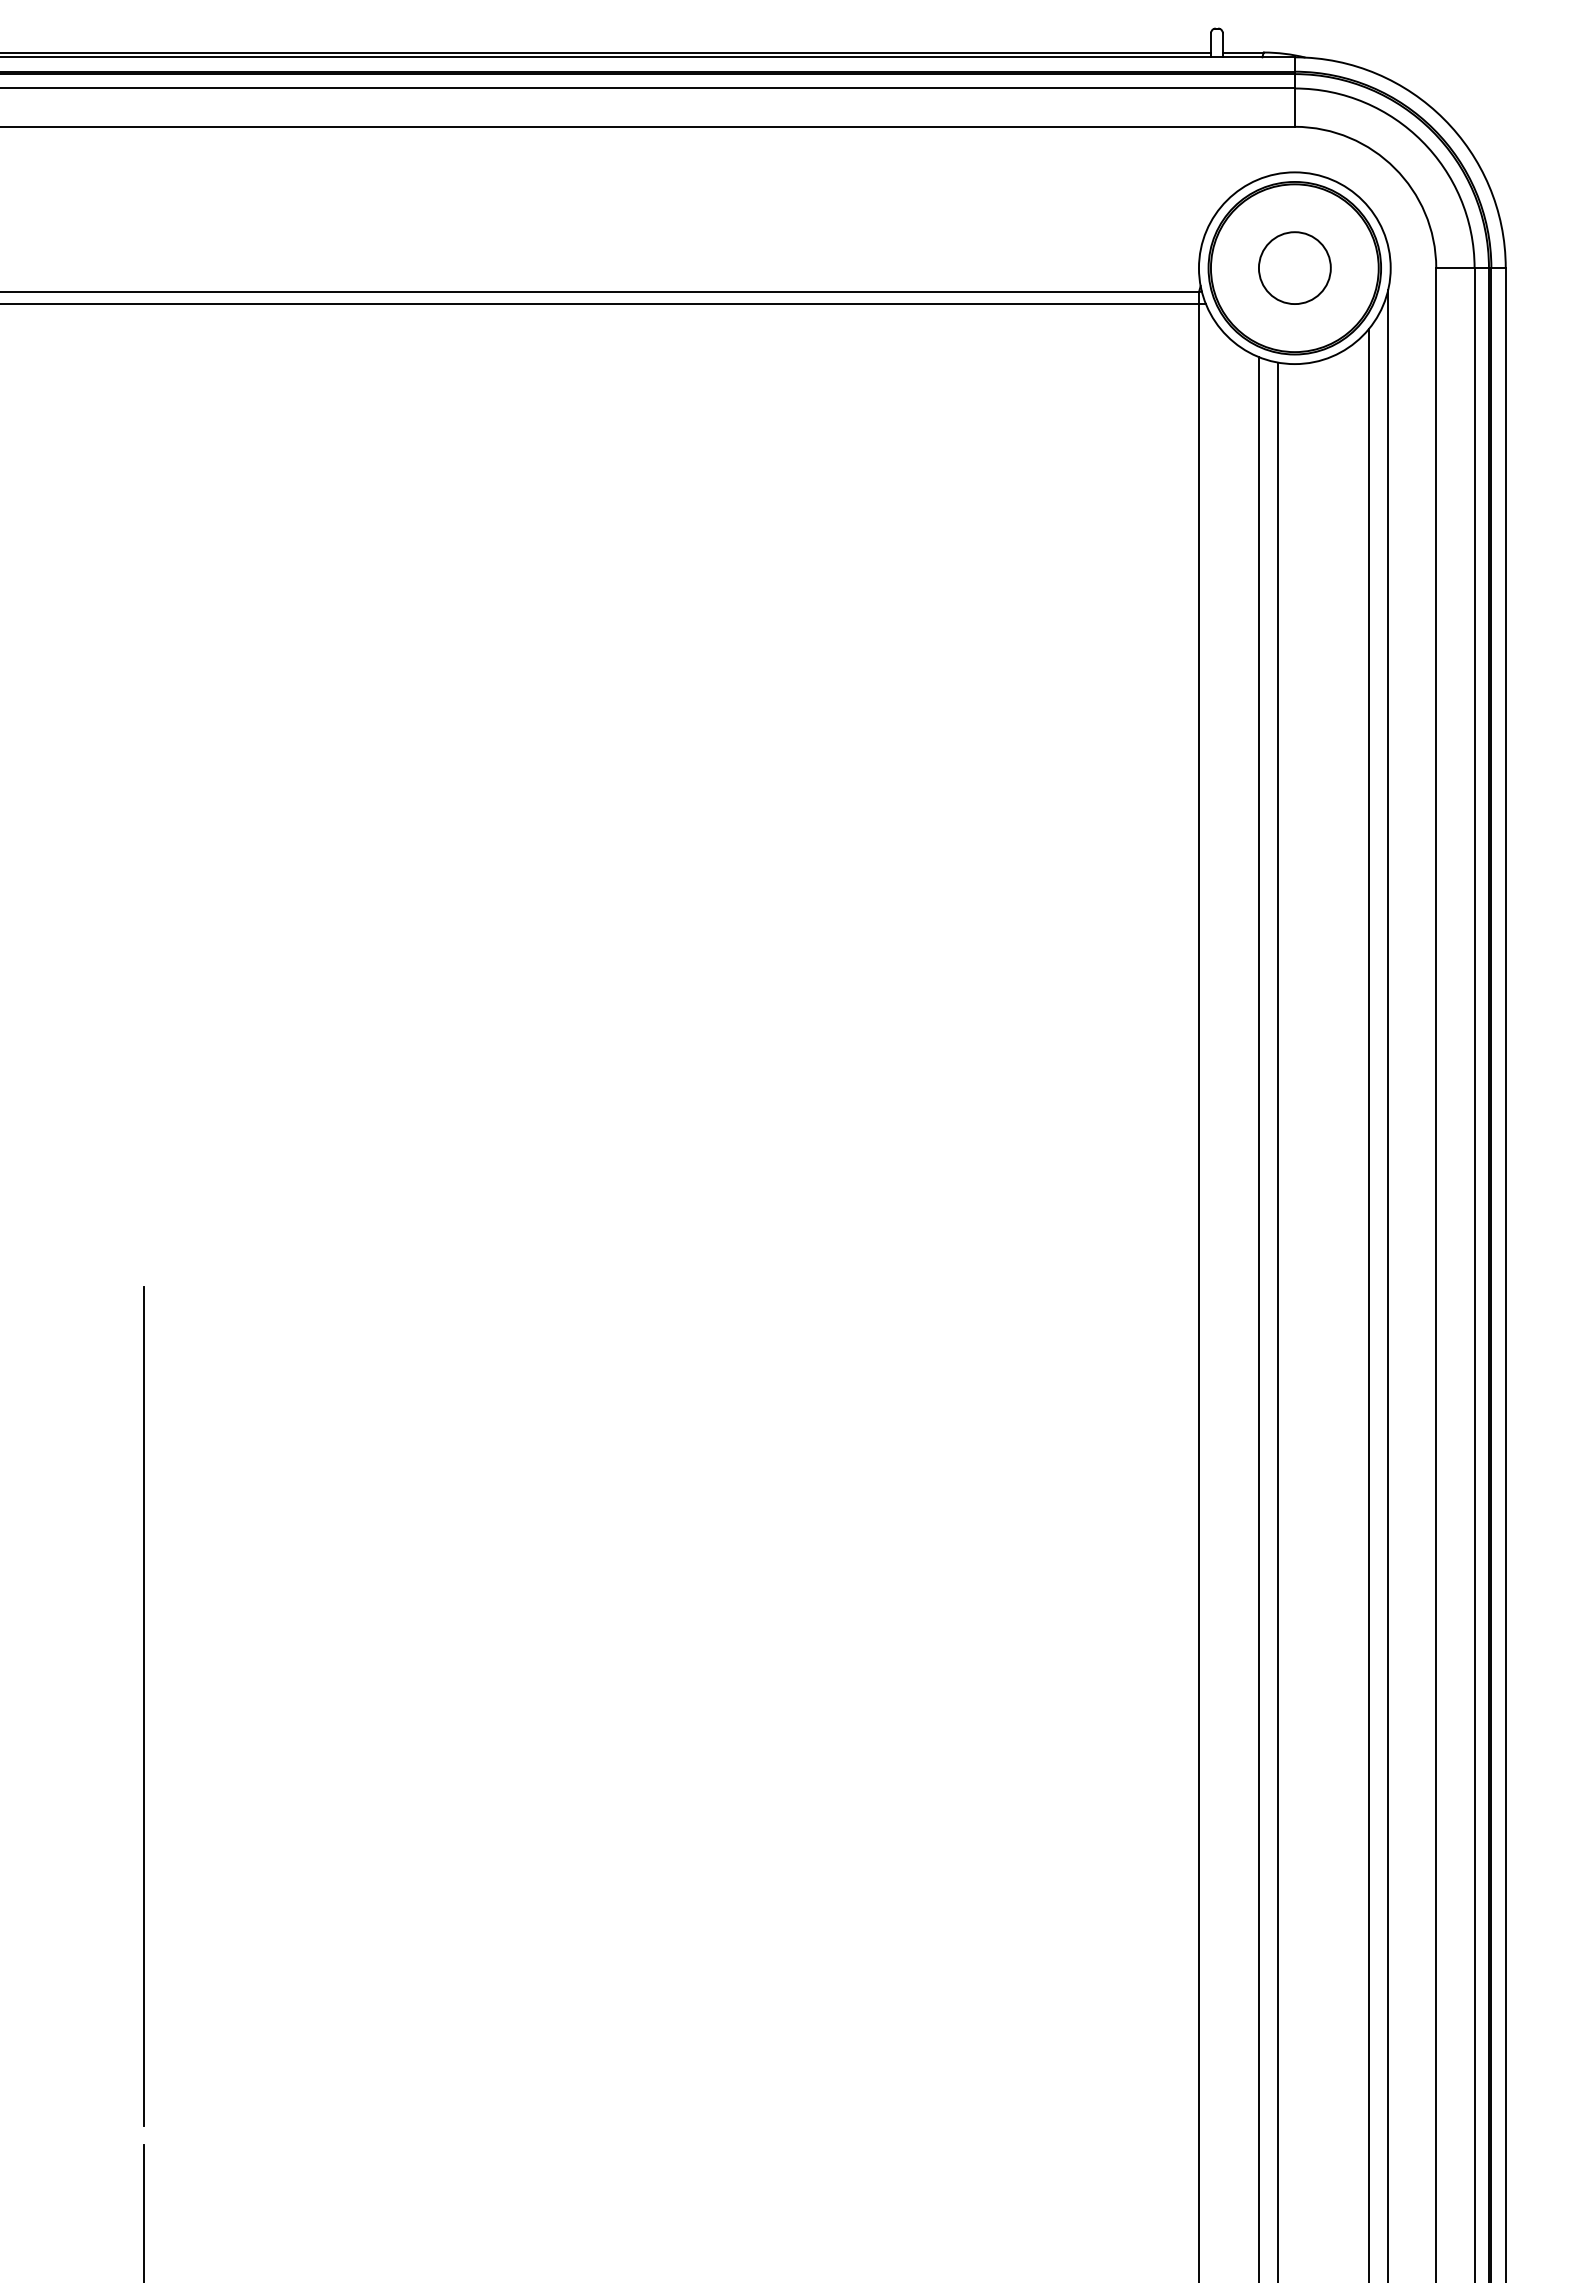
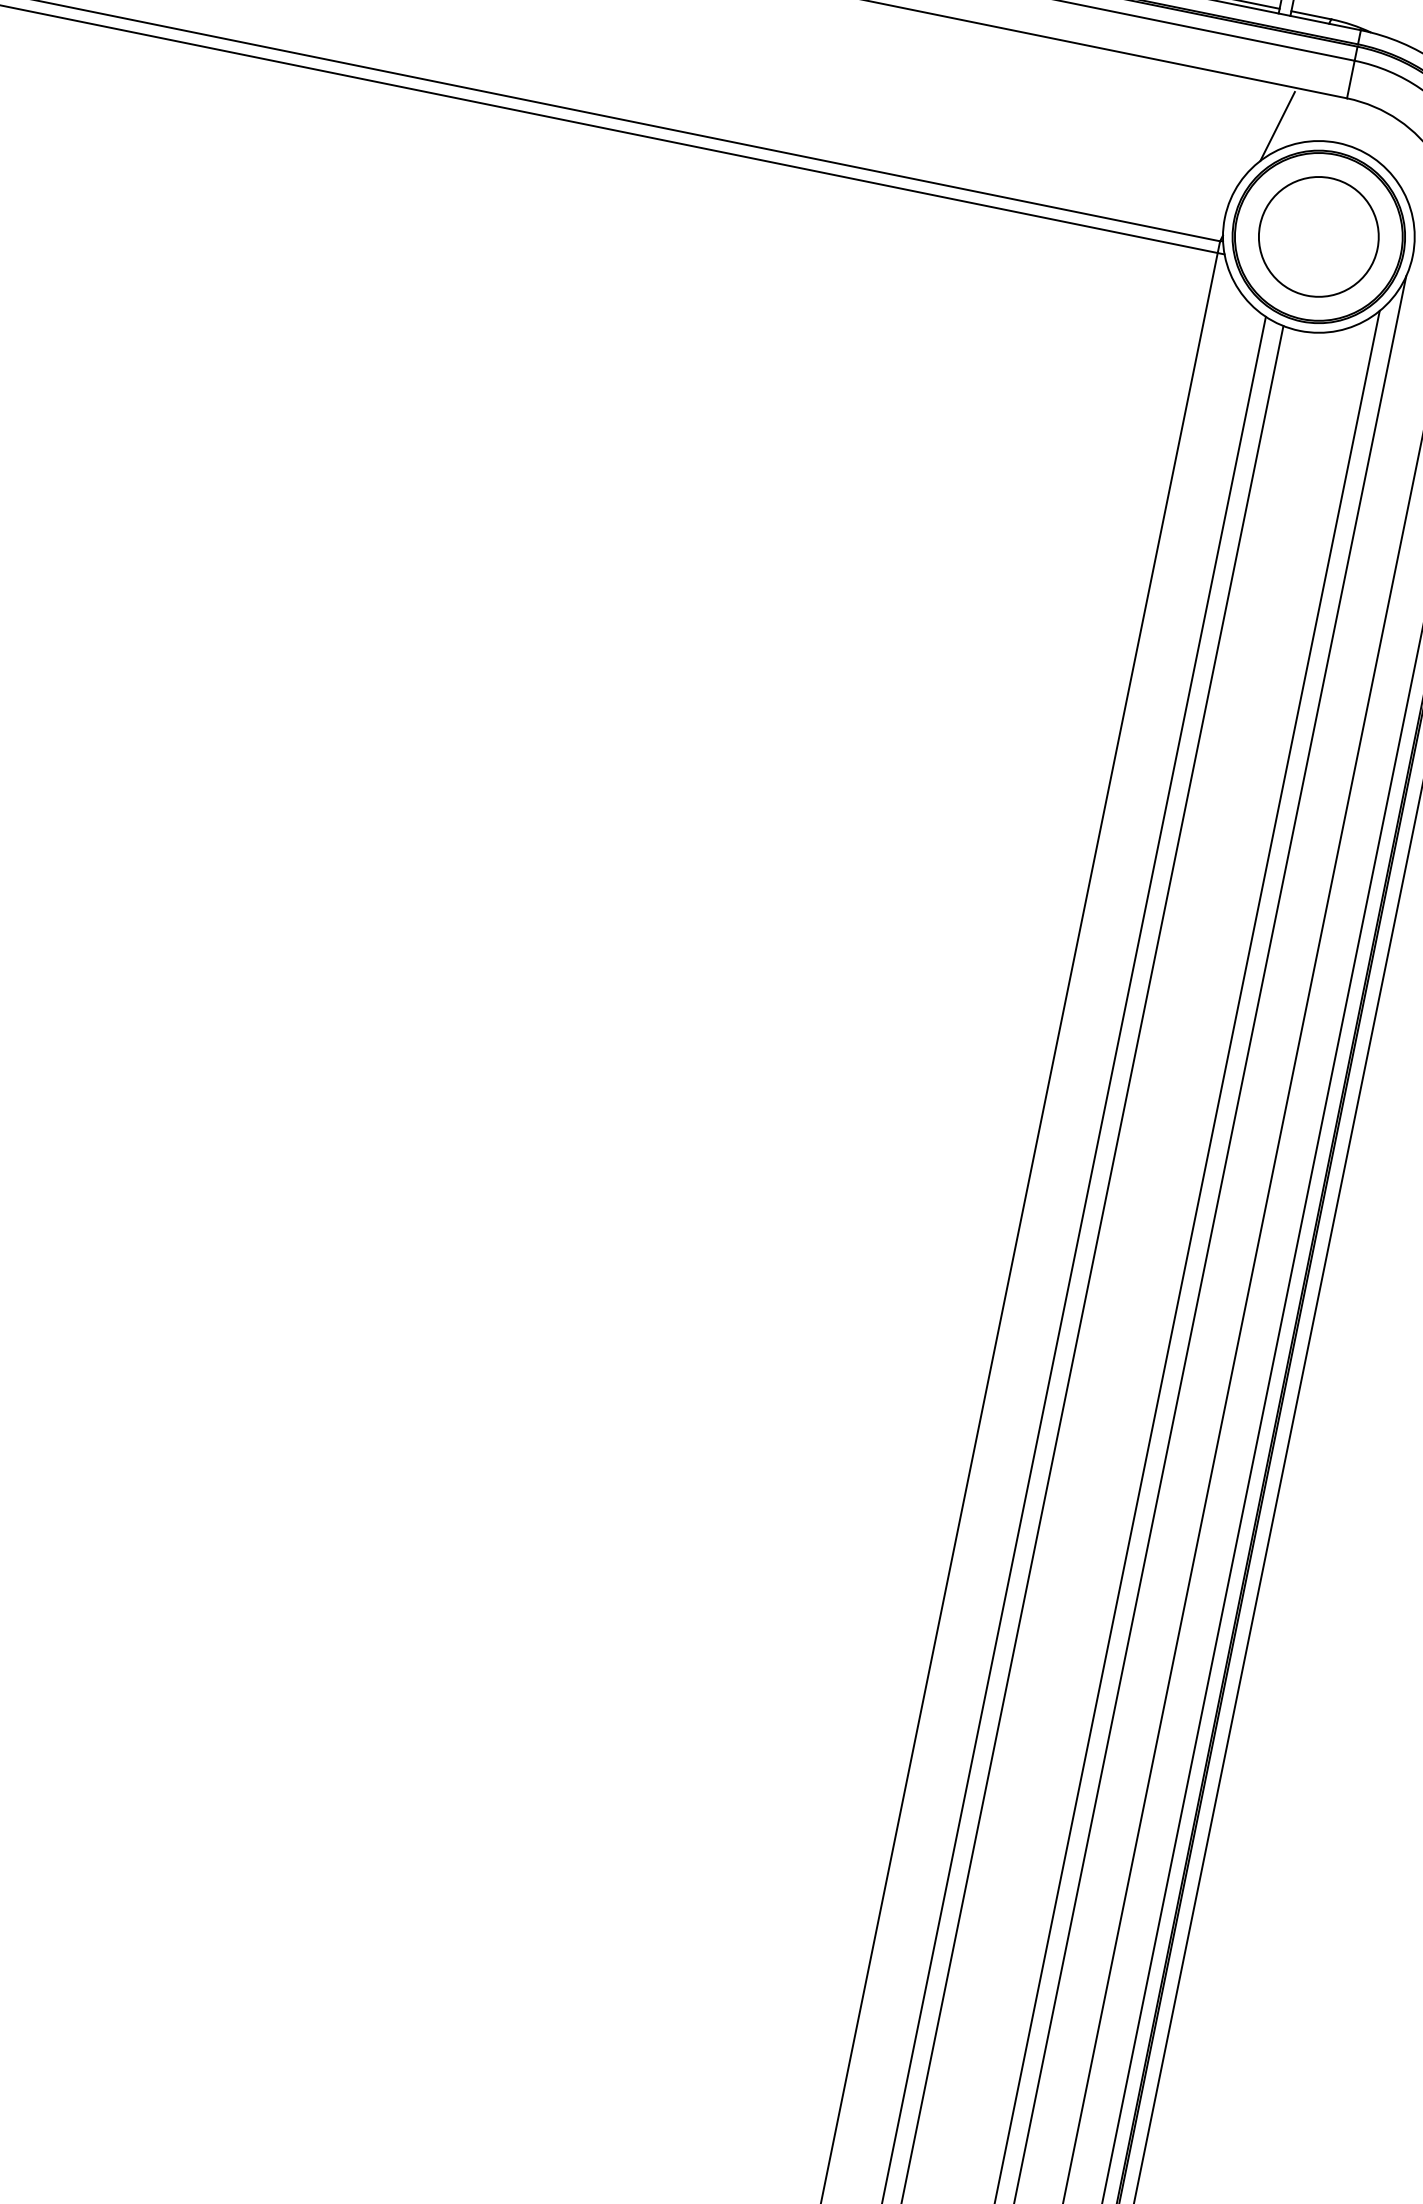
line: (1232, 168) -> (1277, 126), added
circle: (1294, 267) -> (1318, 236), size x1.67

